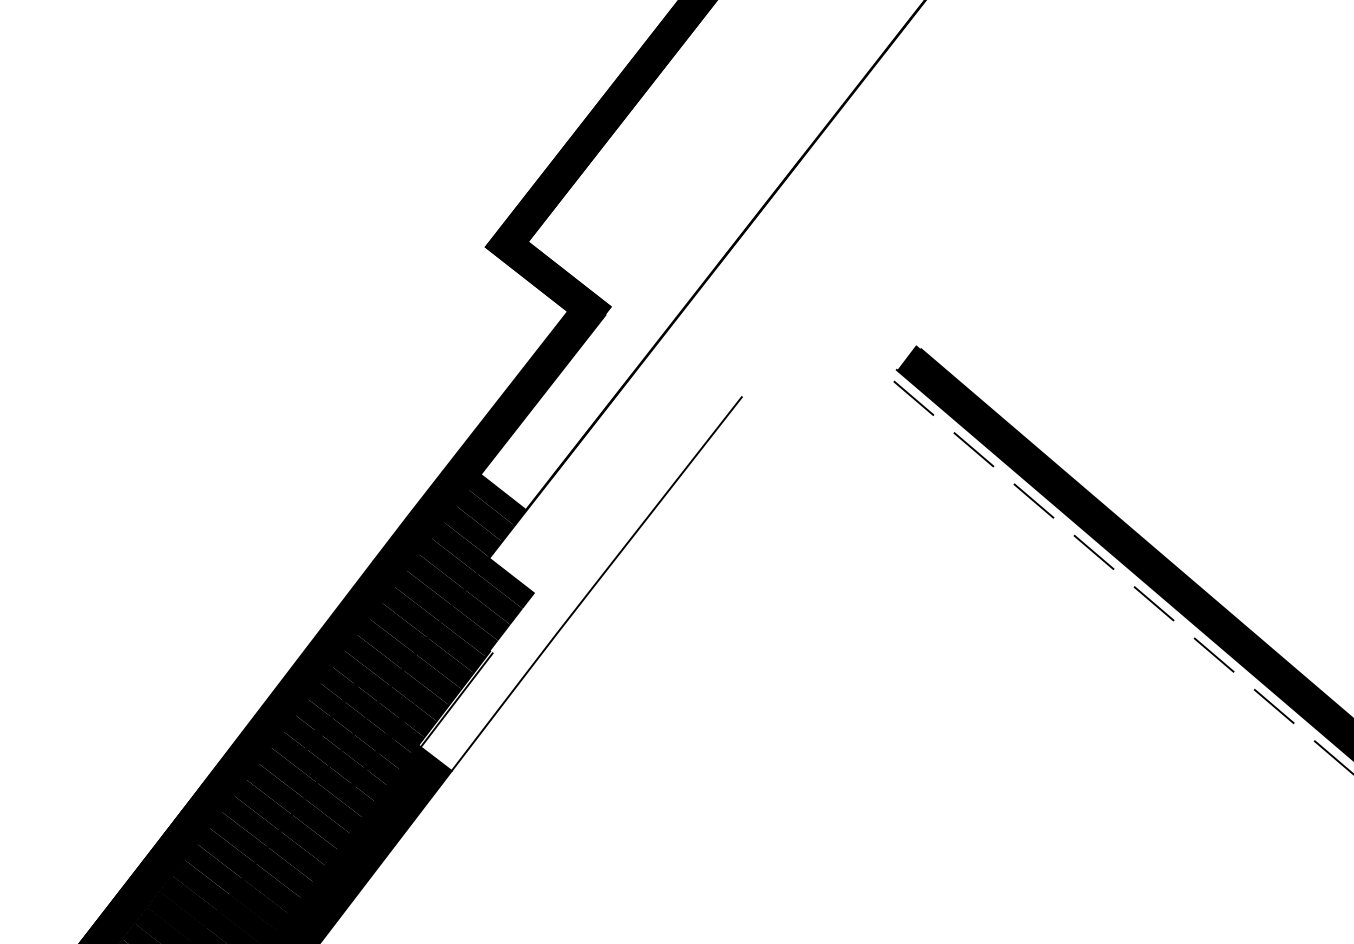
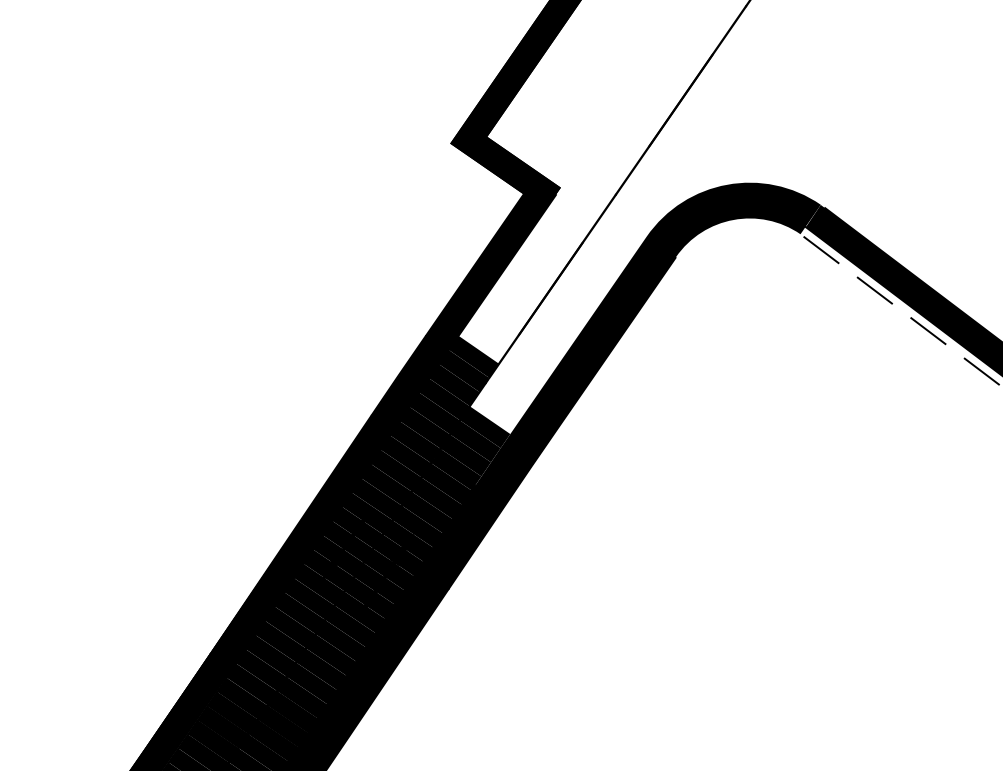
fill: (667, 541) -> (619, 383), added

